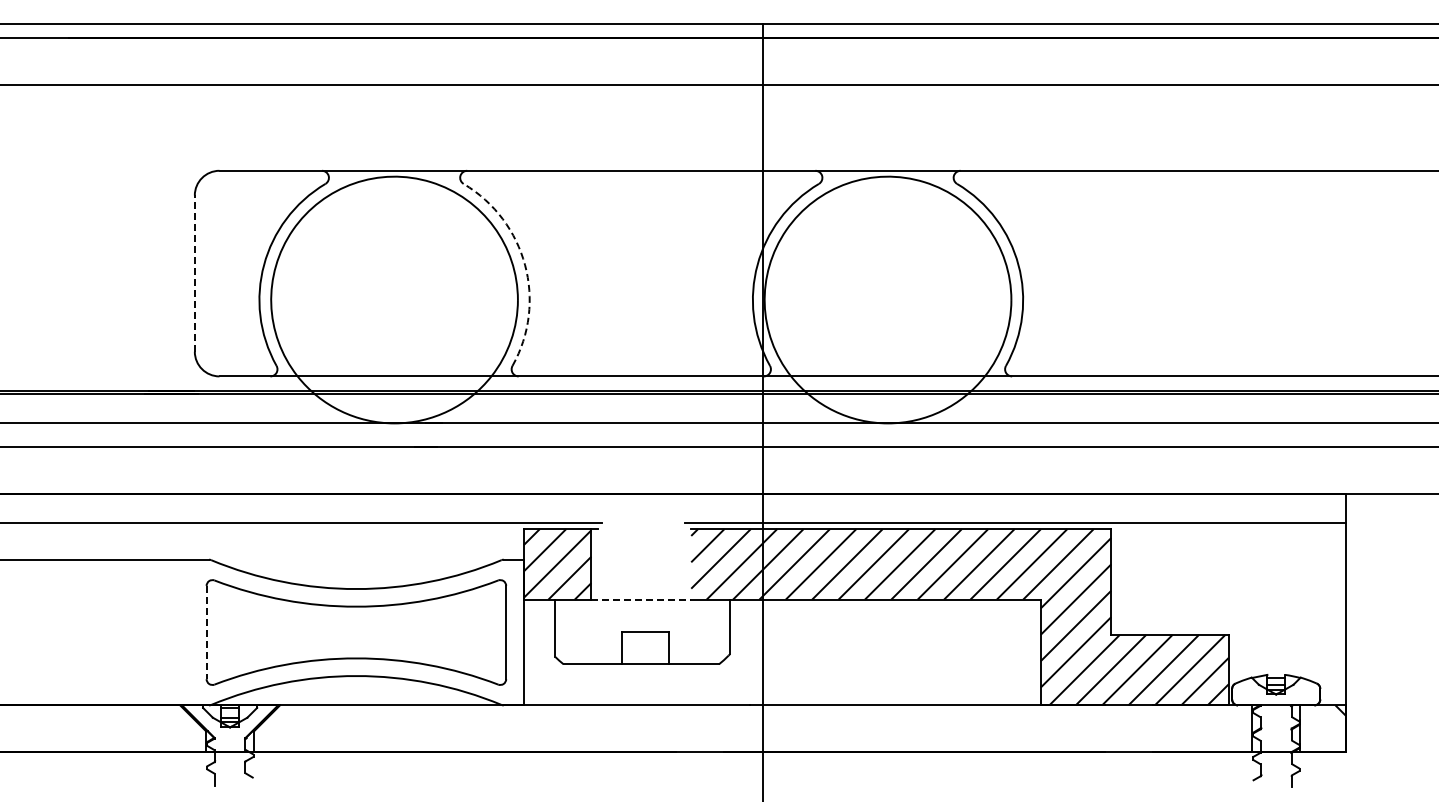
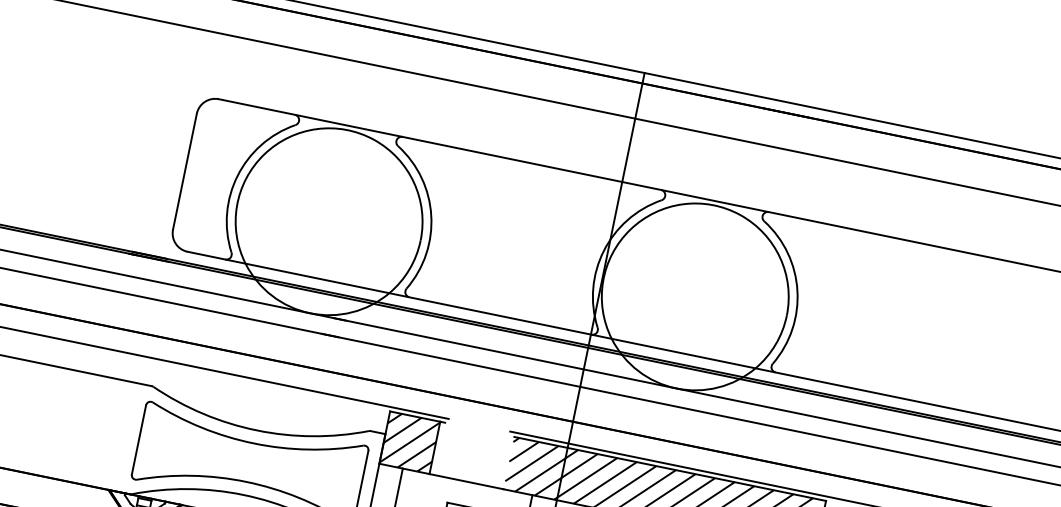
arc: (525, 264) -> (431, 215), dashed -> solid
line: (194, 273) -> (184, 171), dashed -> solid
line: (641, 599) -> (466, 481), dashed -> solid
line: (206, 632) -> (138, 439), dashed -> solid

